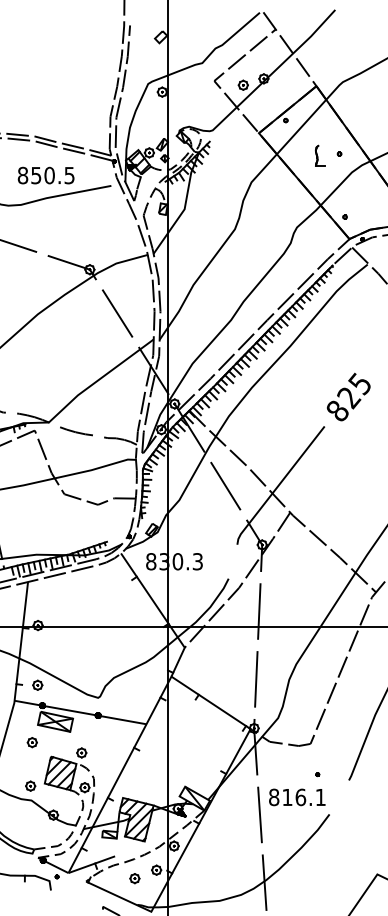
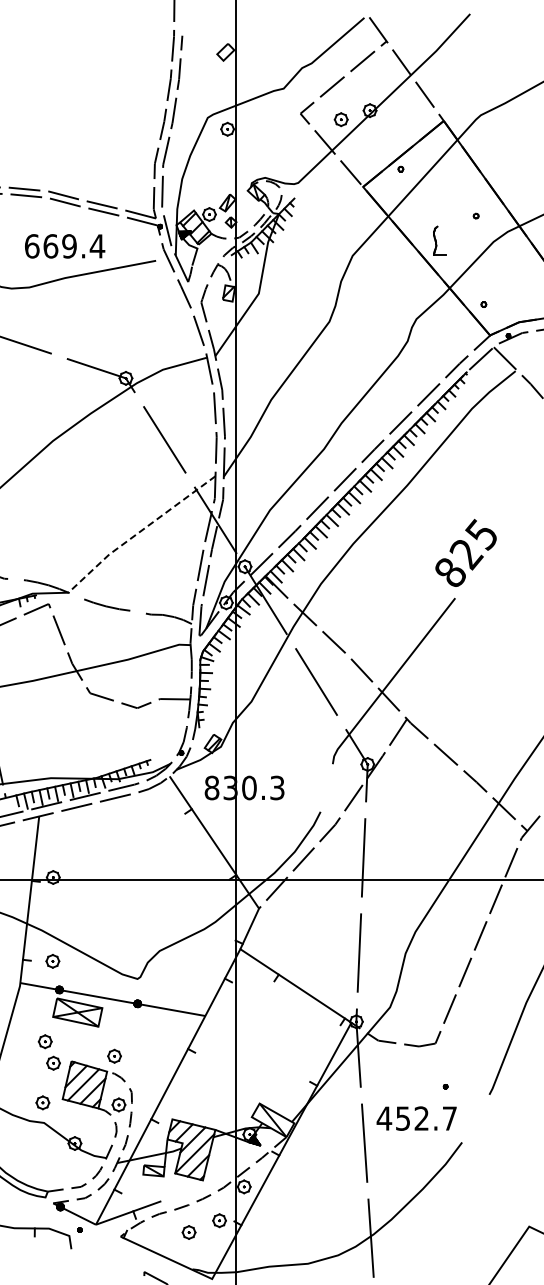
part: (319, 155) -> (439, 240), moved
text: (46, 175) -> (64, 246), 850.5 -> 669.4
line: (99, 379) -> (139, 532), solid -> dashed
text: (348, 396) -> (465, 552), moved
part: (38, 757) -> (53, 1062), added
text: (297, 797) -> (416, 1118), 816.1 -> 452.7

